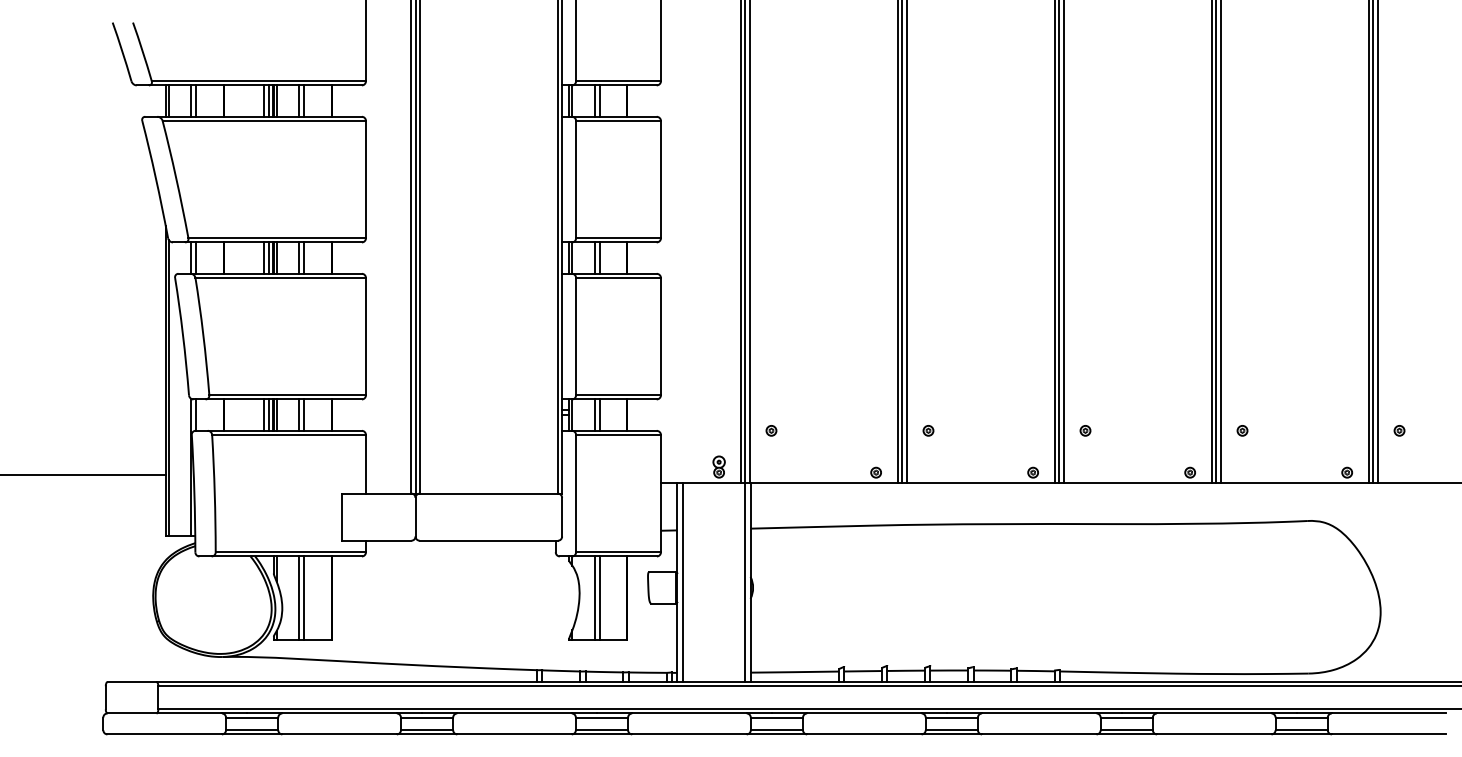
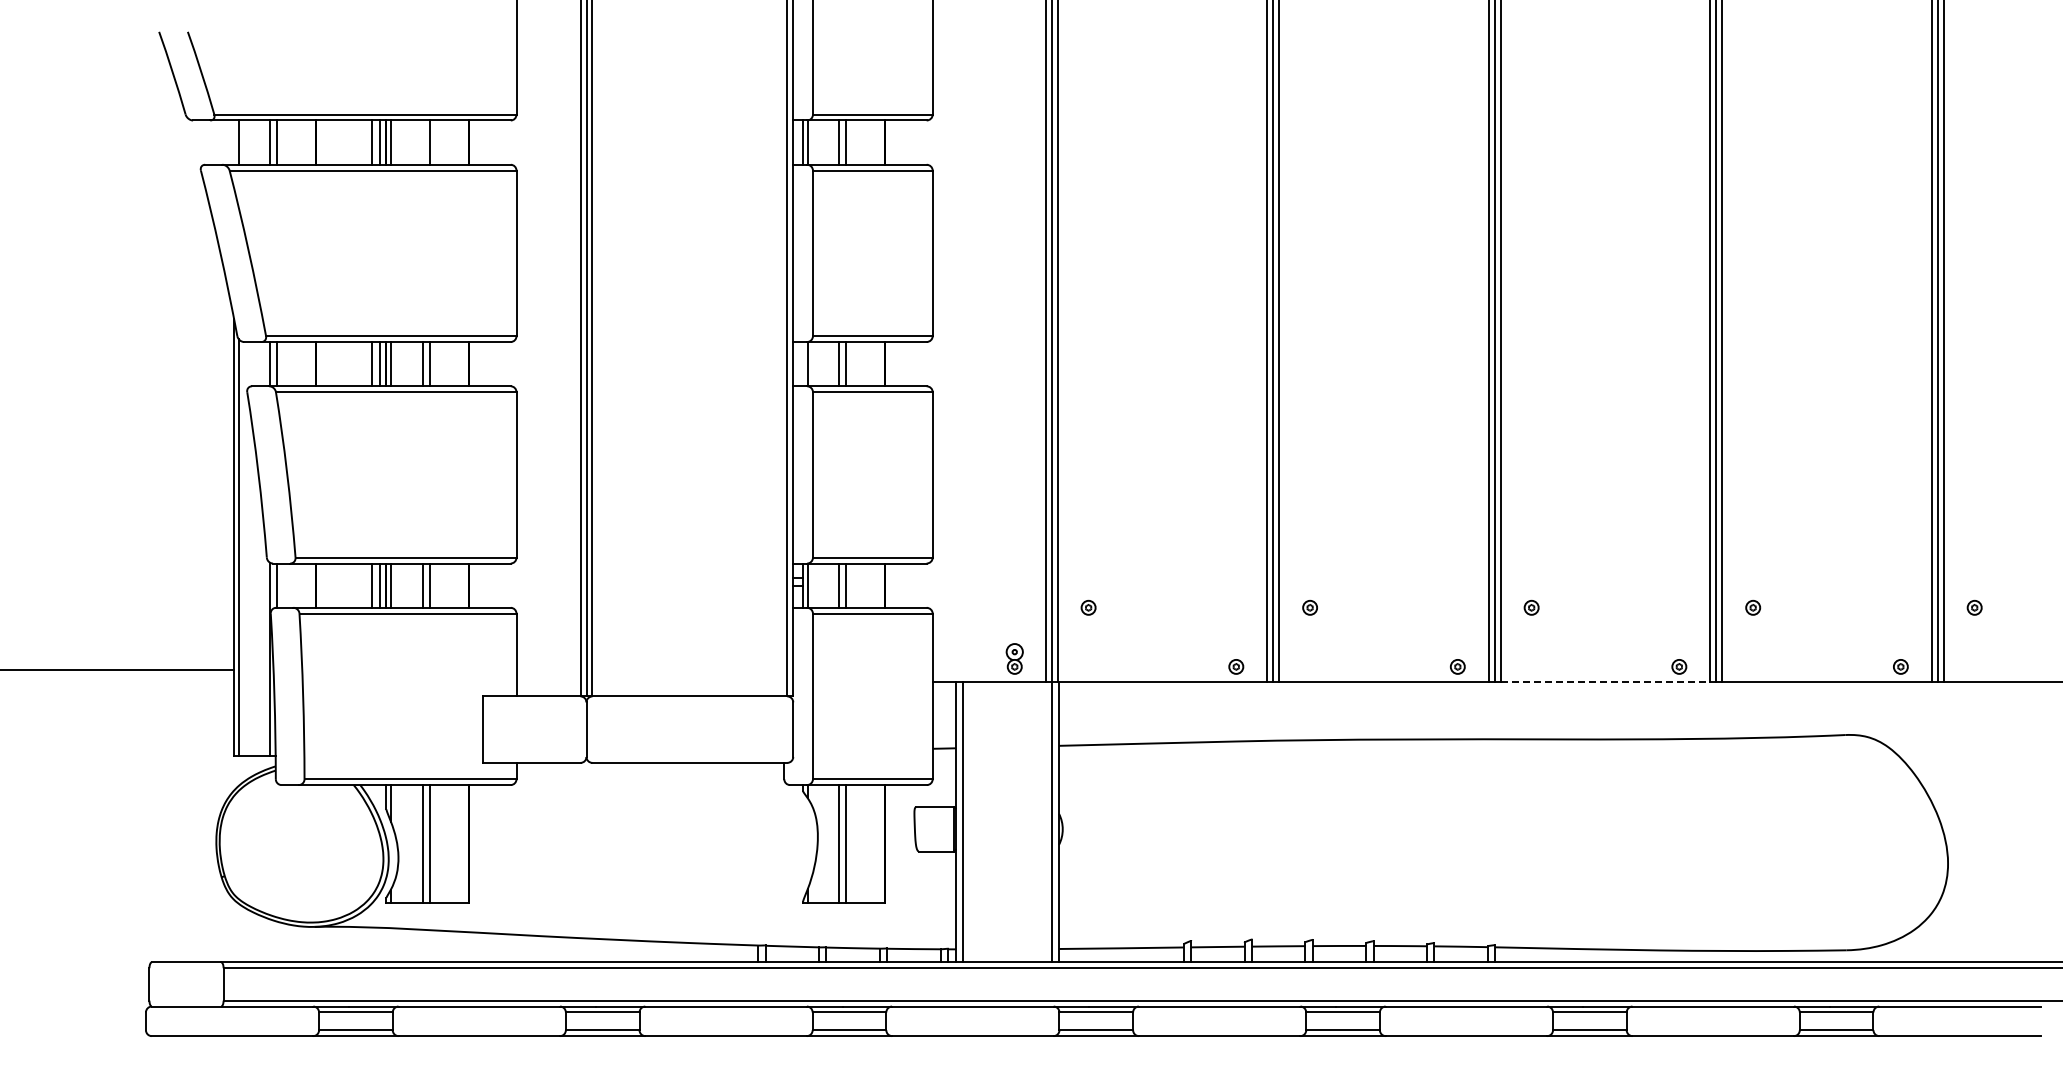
line: (165, 101) -> (233, 142), removed
line: (299, 101) -> (422, 142), removed
line: (569, 258) -> (803, 364), removed
line: (1137, 483) -> (1605, 681), solid -> dashed

